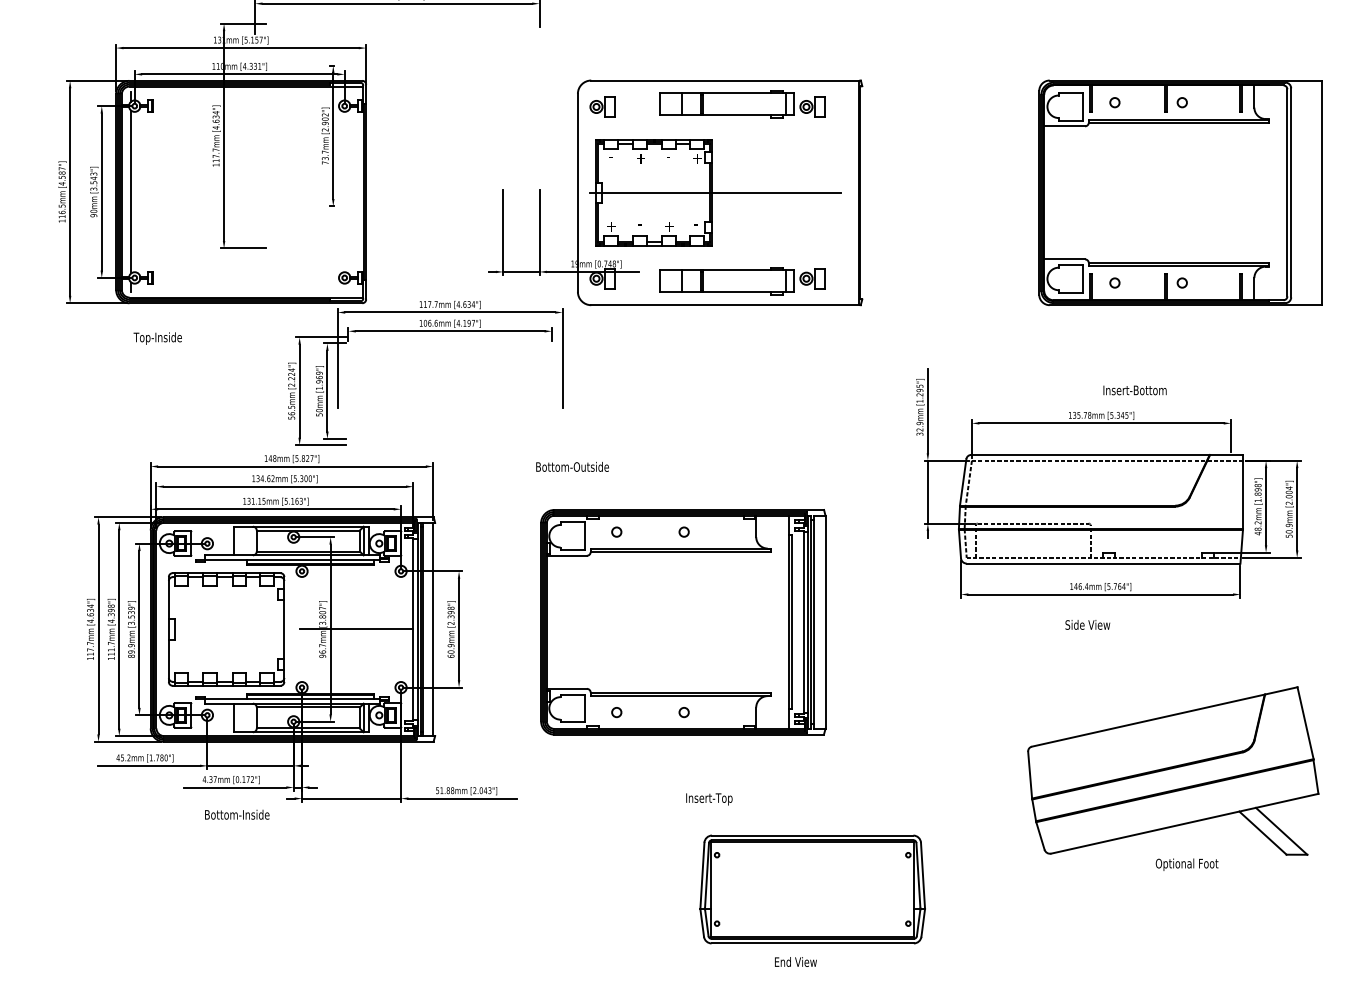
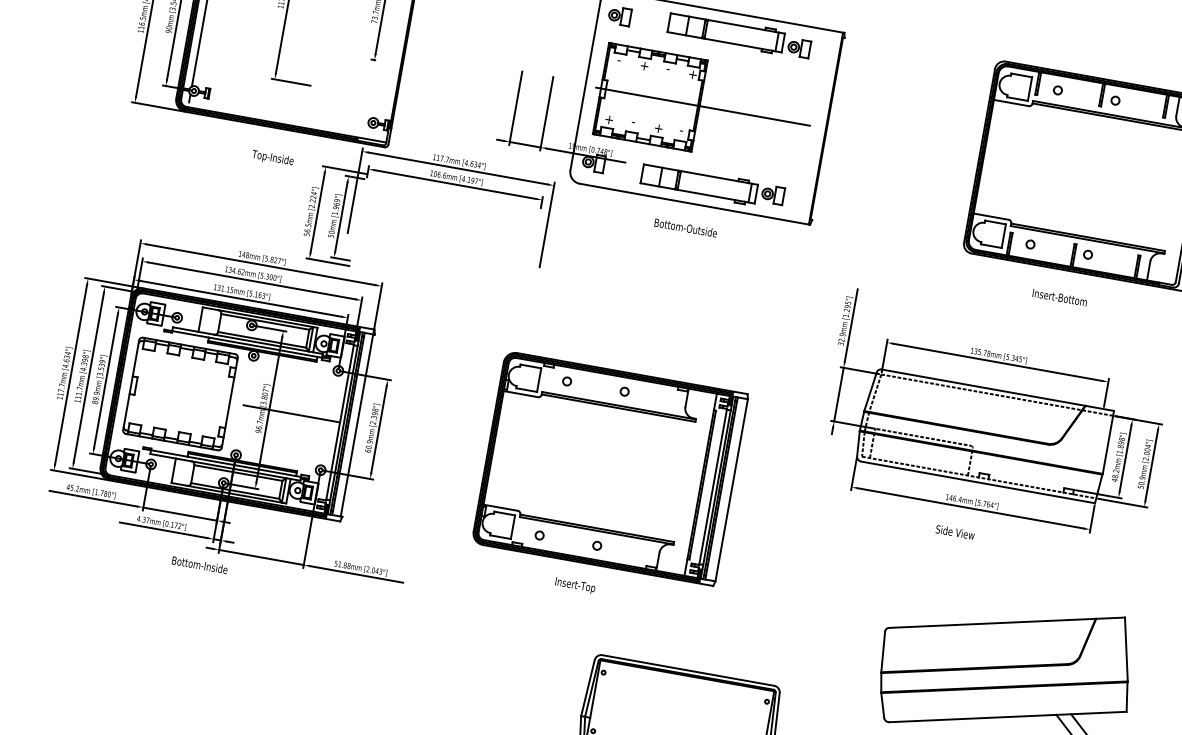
text: (157, 338) -> (272, 158), moved
text: (1134, 390) -> (1059, 297), moved
text: (572, 466) -> (685, 227), moved
part: (302, 628) -> (245, 404), moved
text: (709, 799) -> (575, 585), moved

